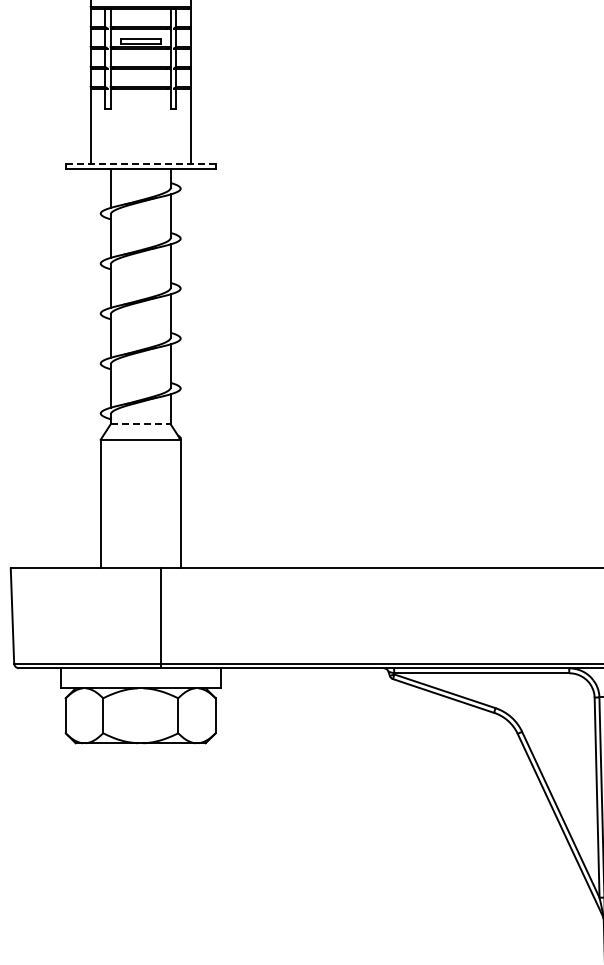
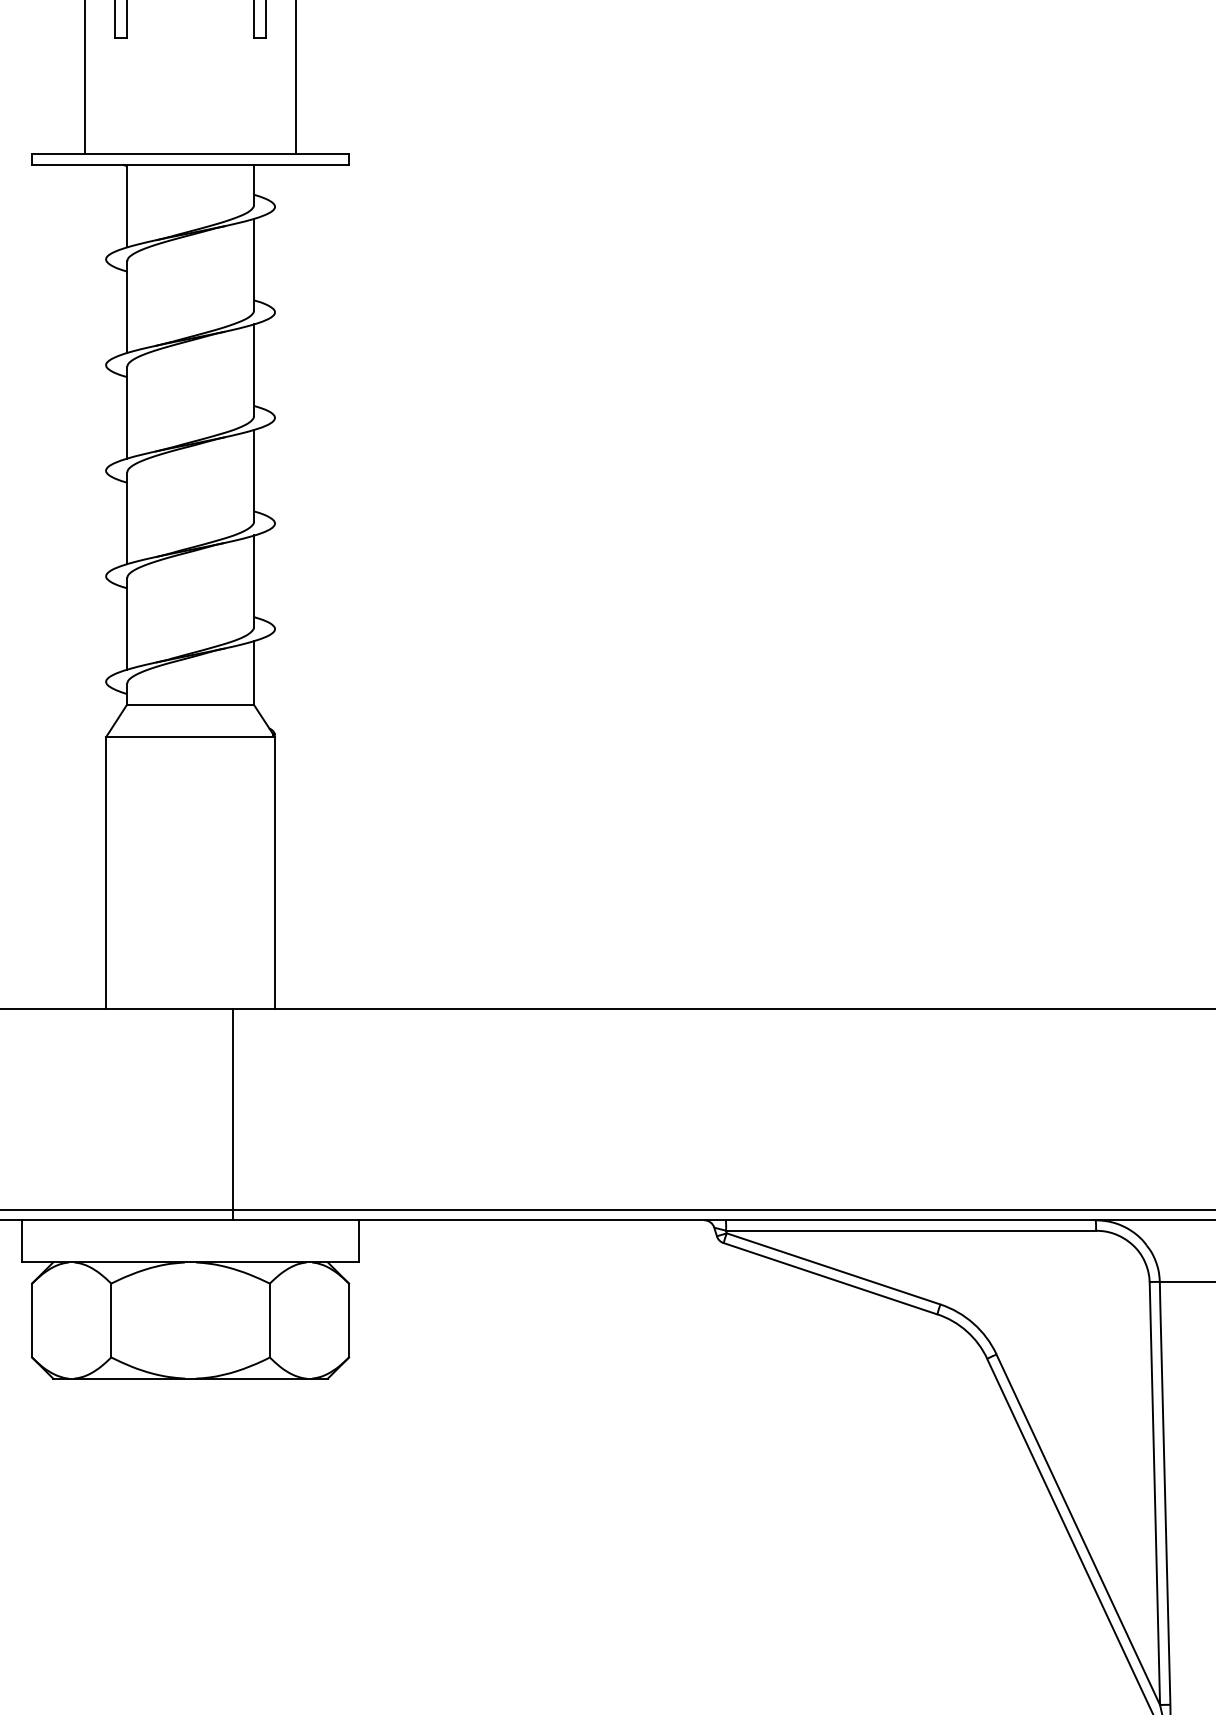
line: (140, 163) -> (190, 153), dashed -> solid
line: (140, 424) -> (190, 705), dashed -> solid

